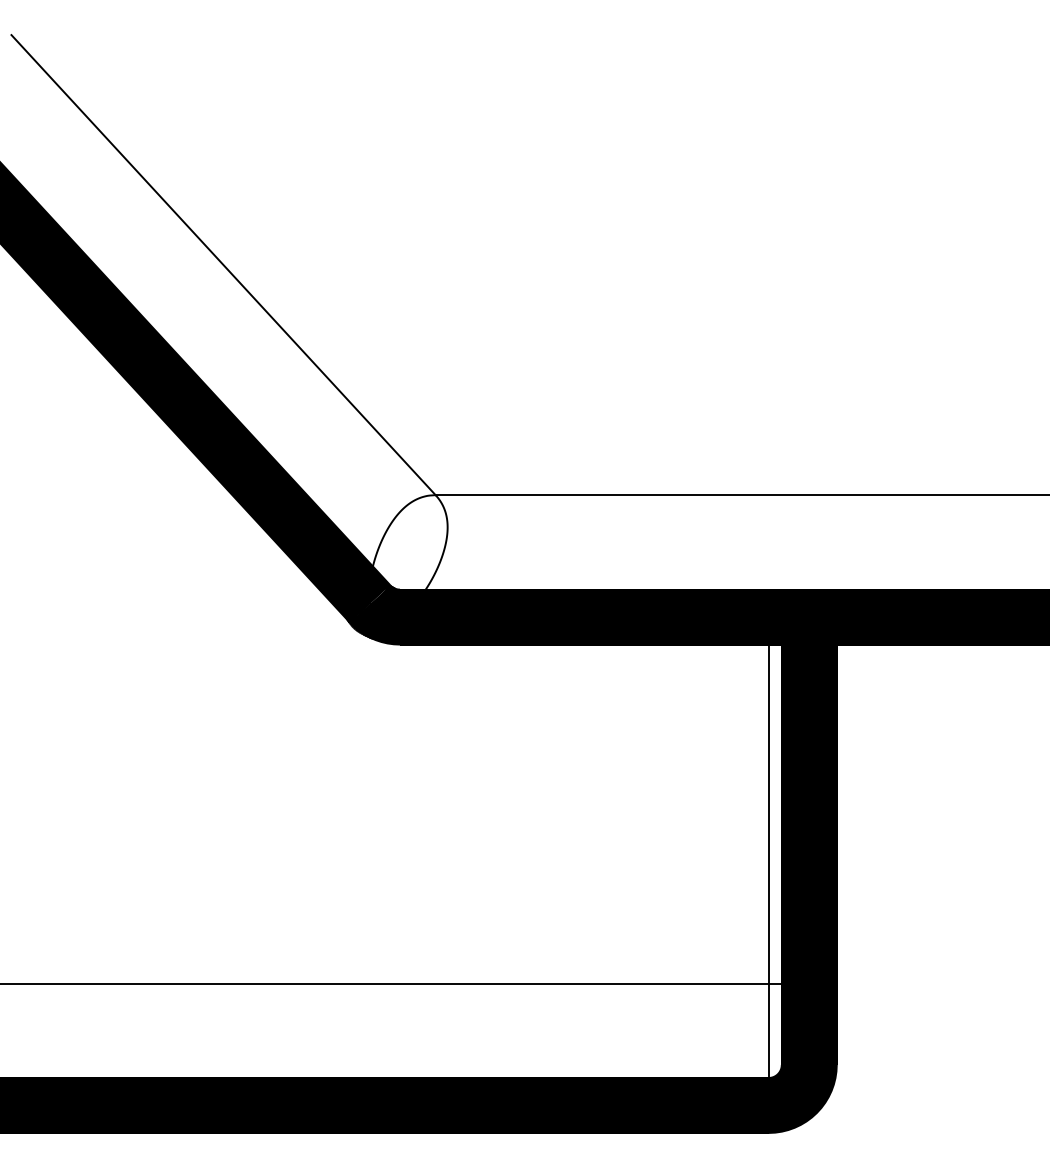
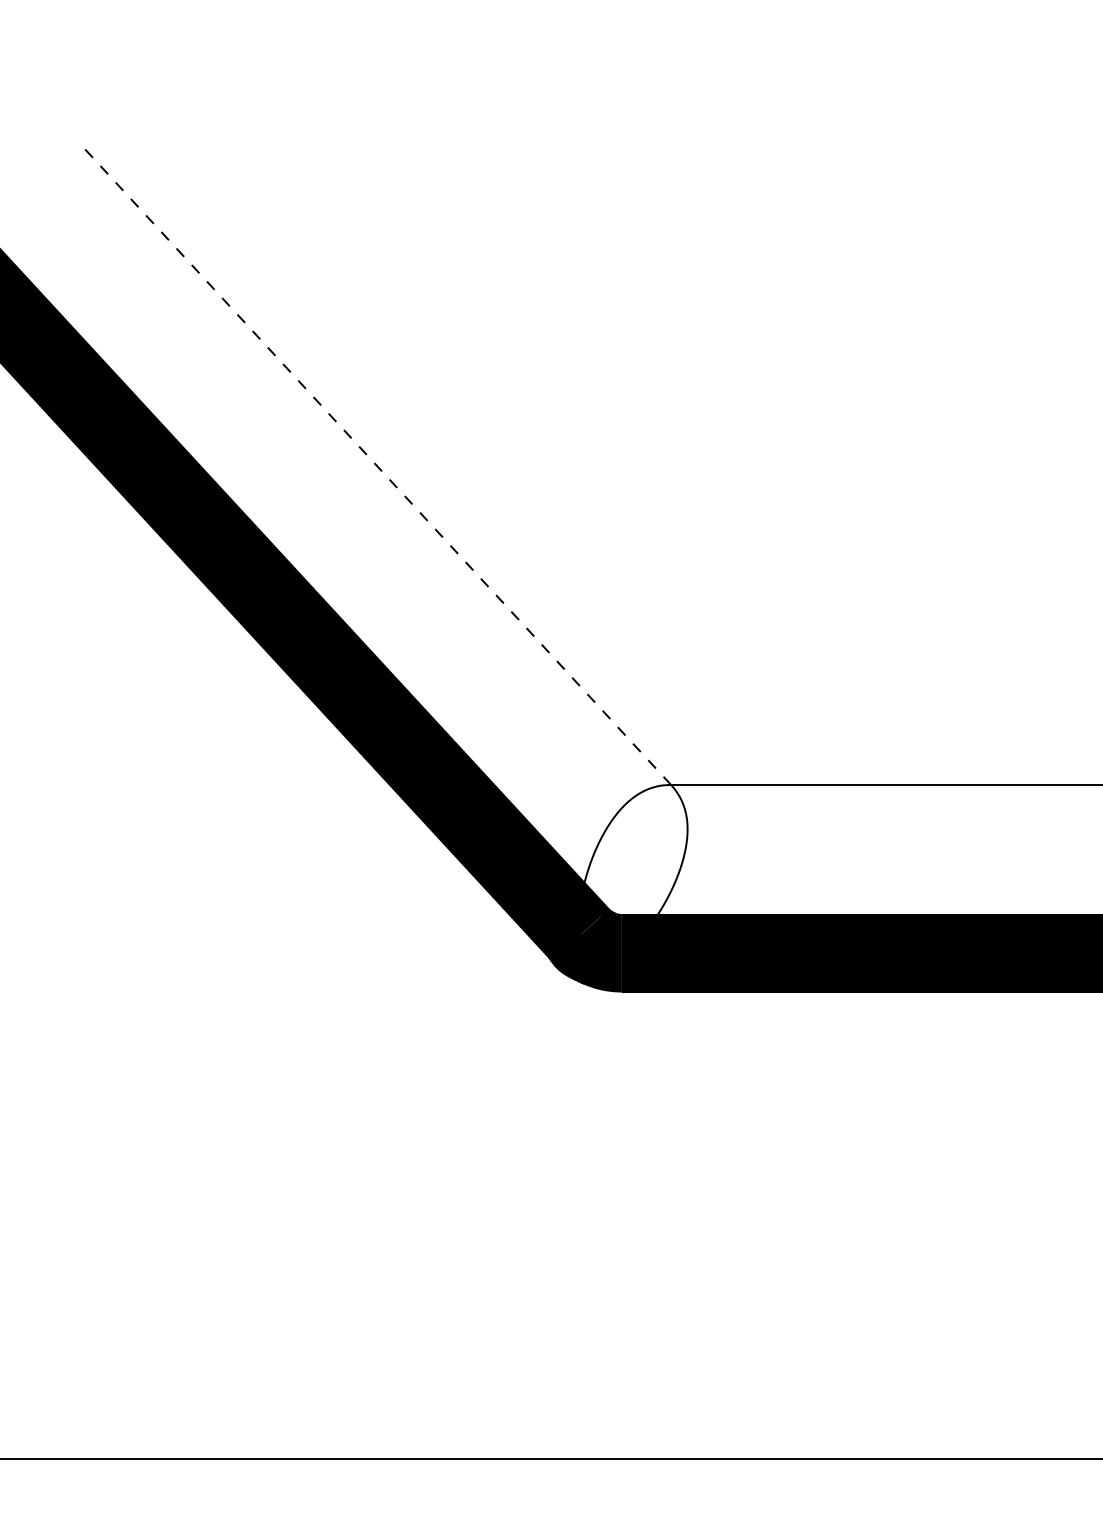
line: (223, 265) -> (378, 467), solid -> dashed

